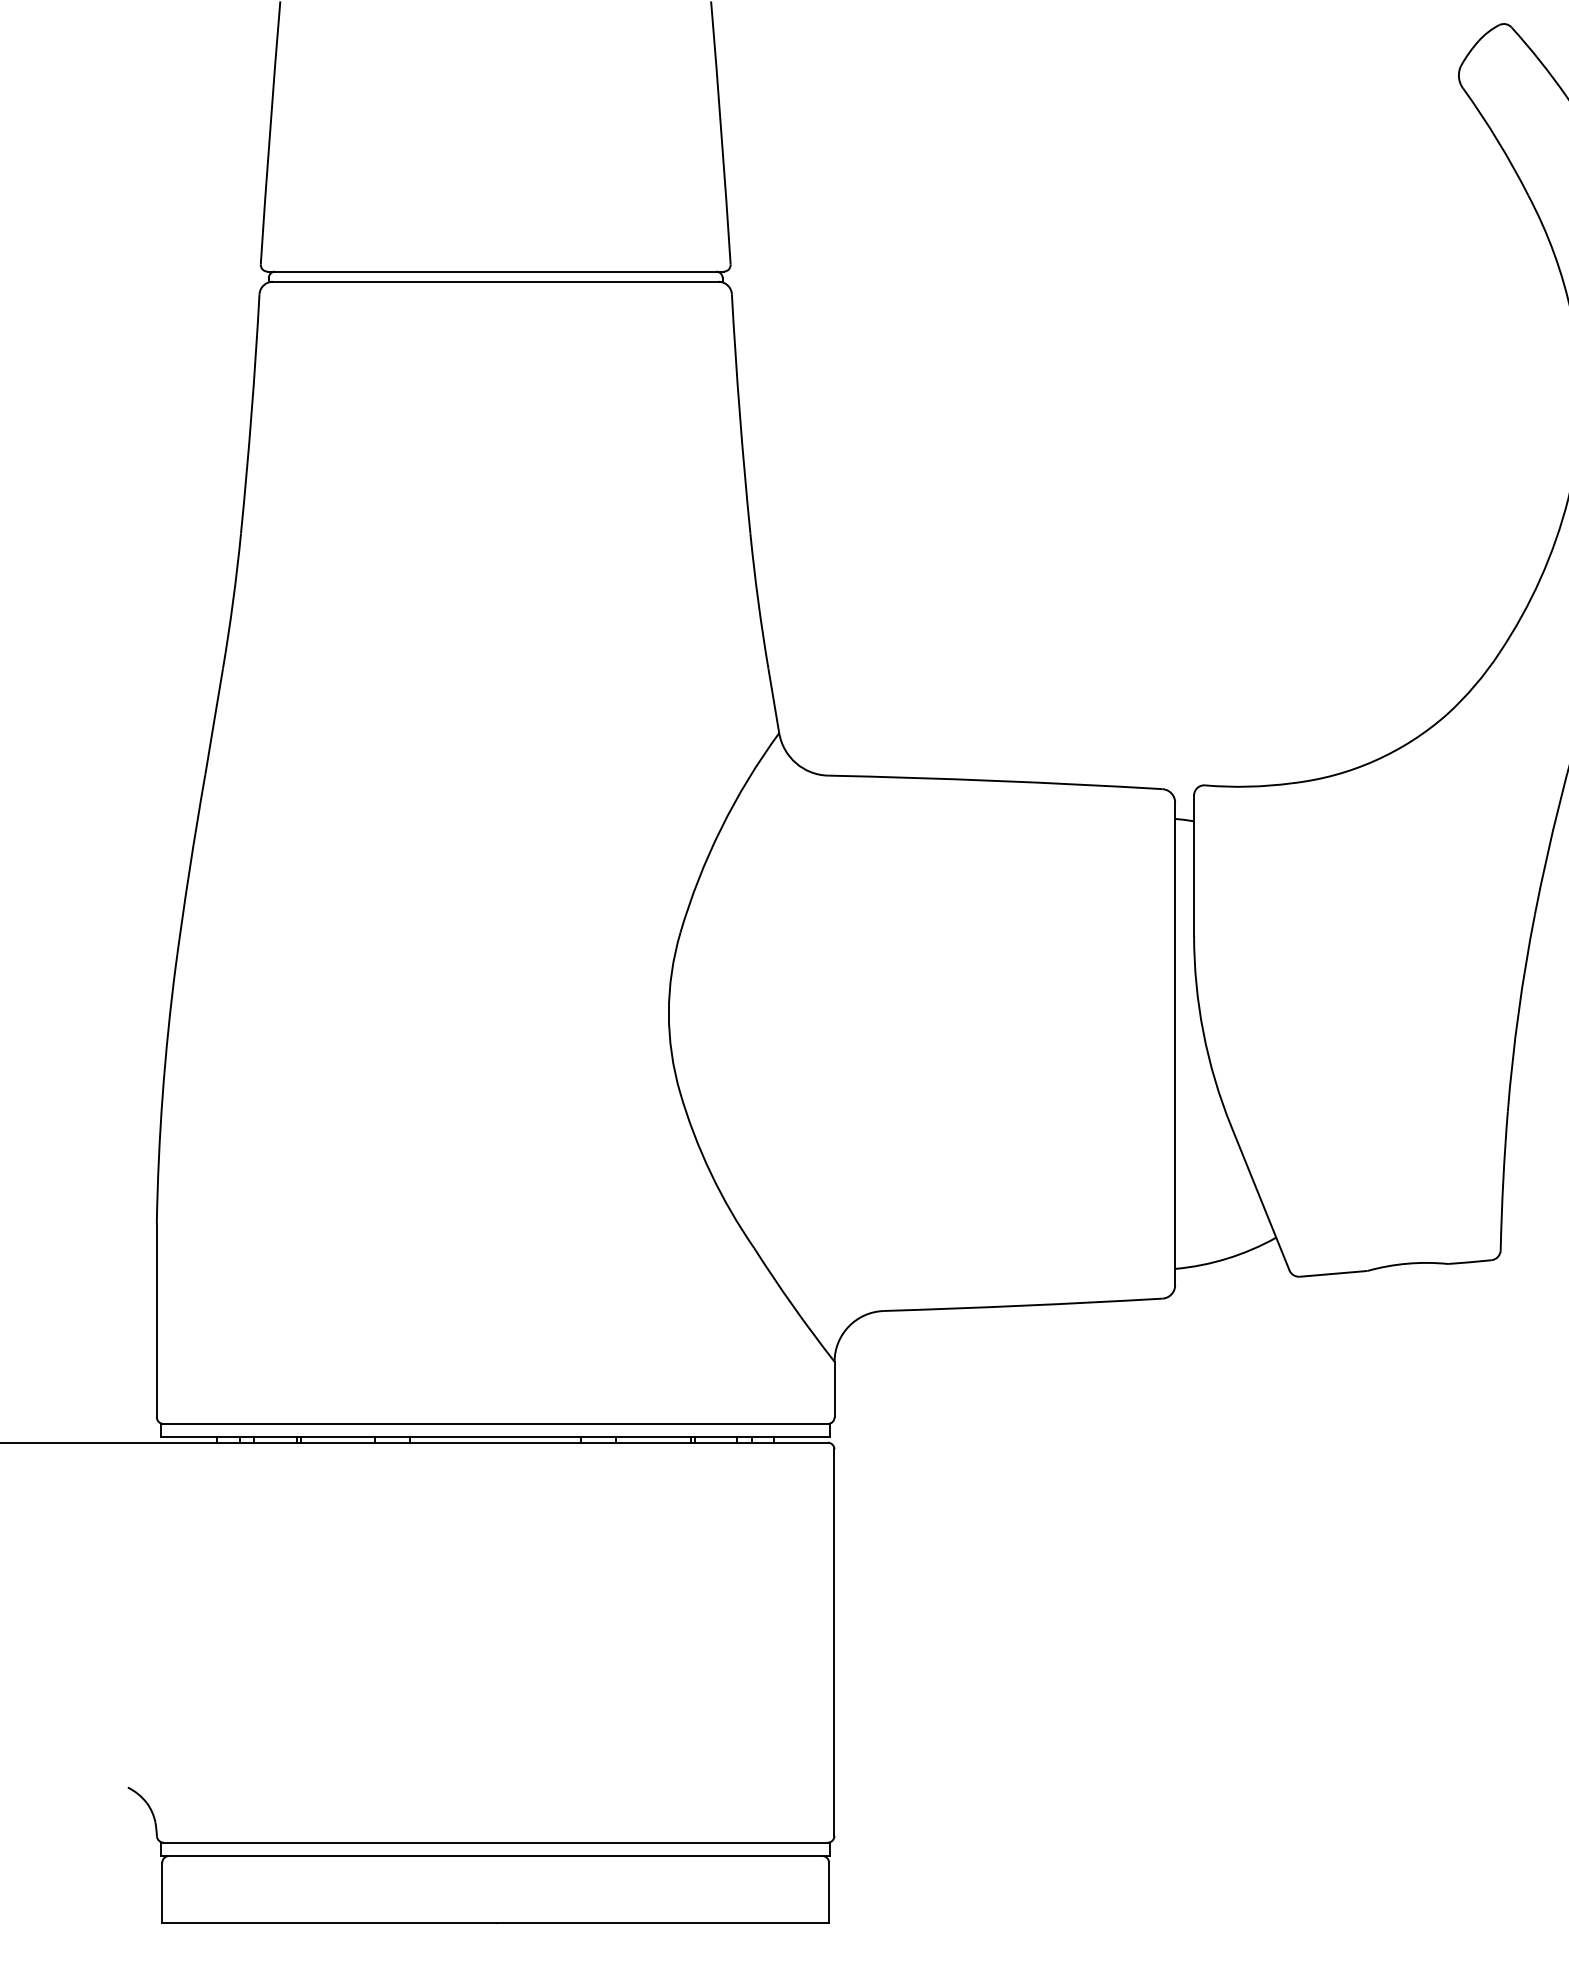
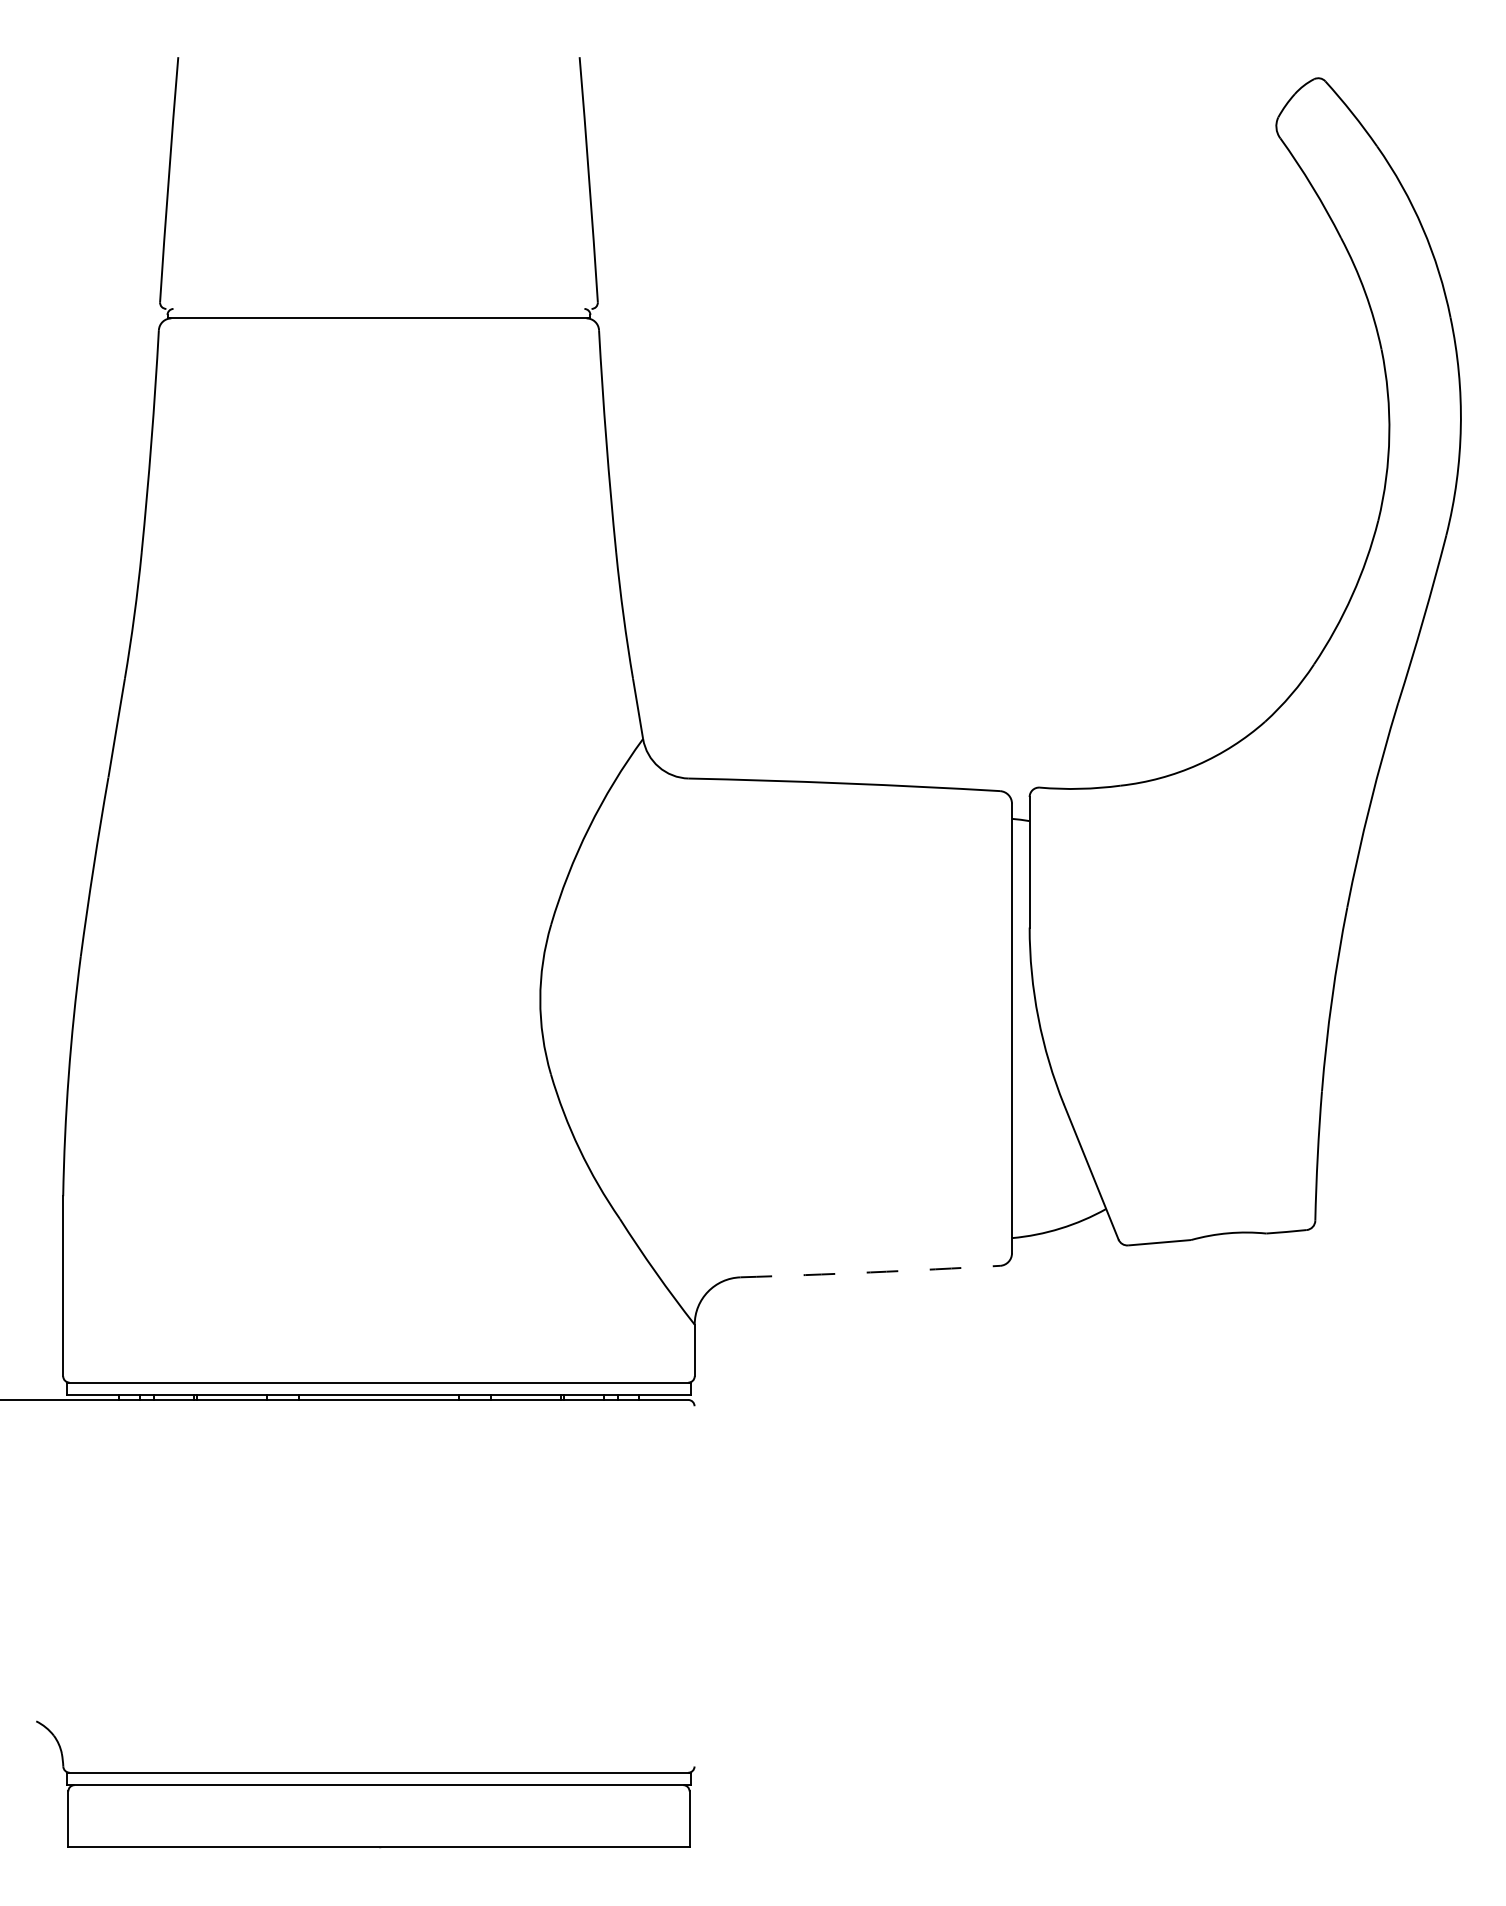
line: (495, 271) -> (378, 308), removed
arc: (1023, 1305) -> (870, 1272), solid -> dashed
line: (834, 1642) -> (694, 1586), removed

